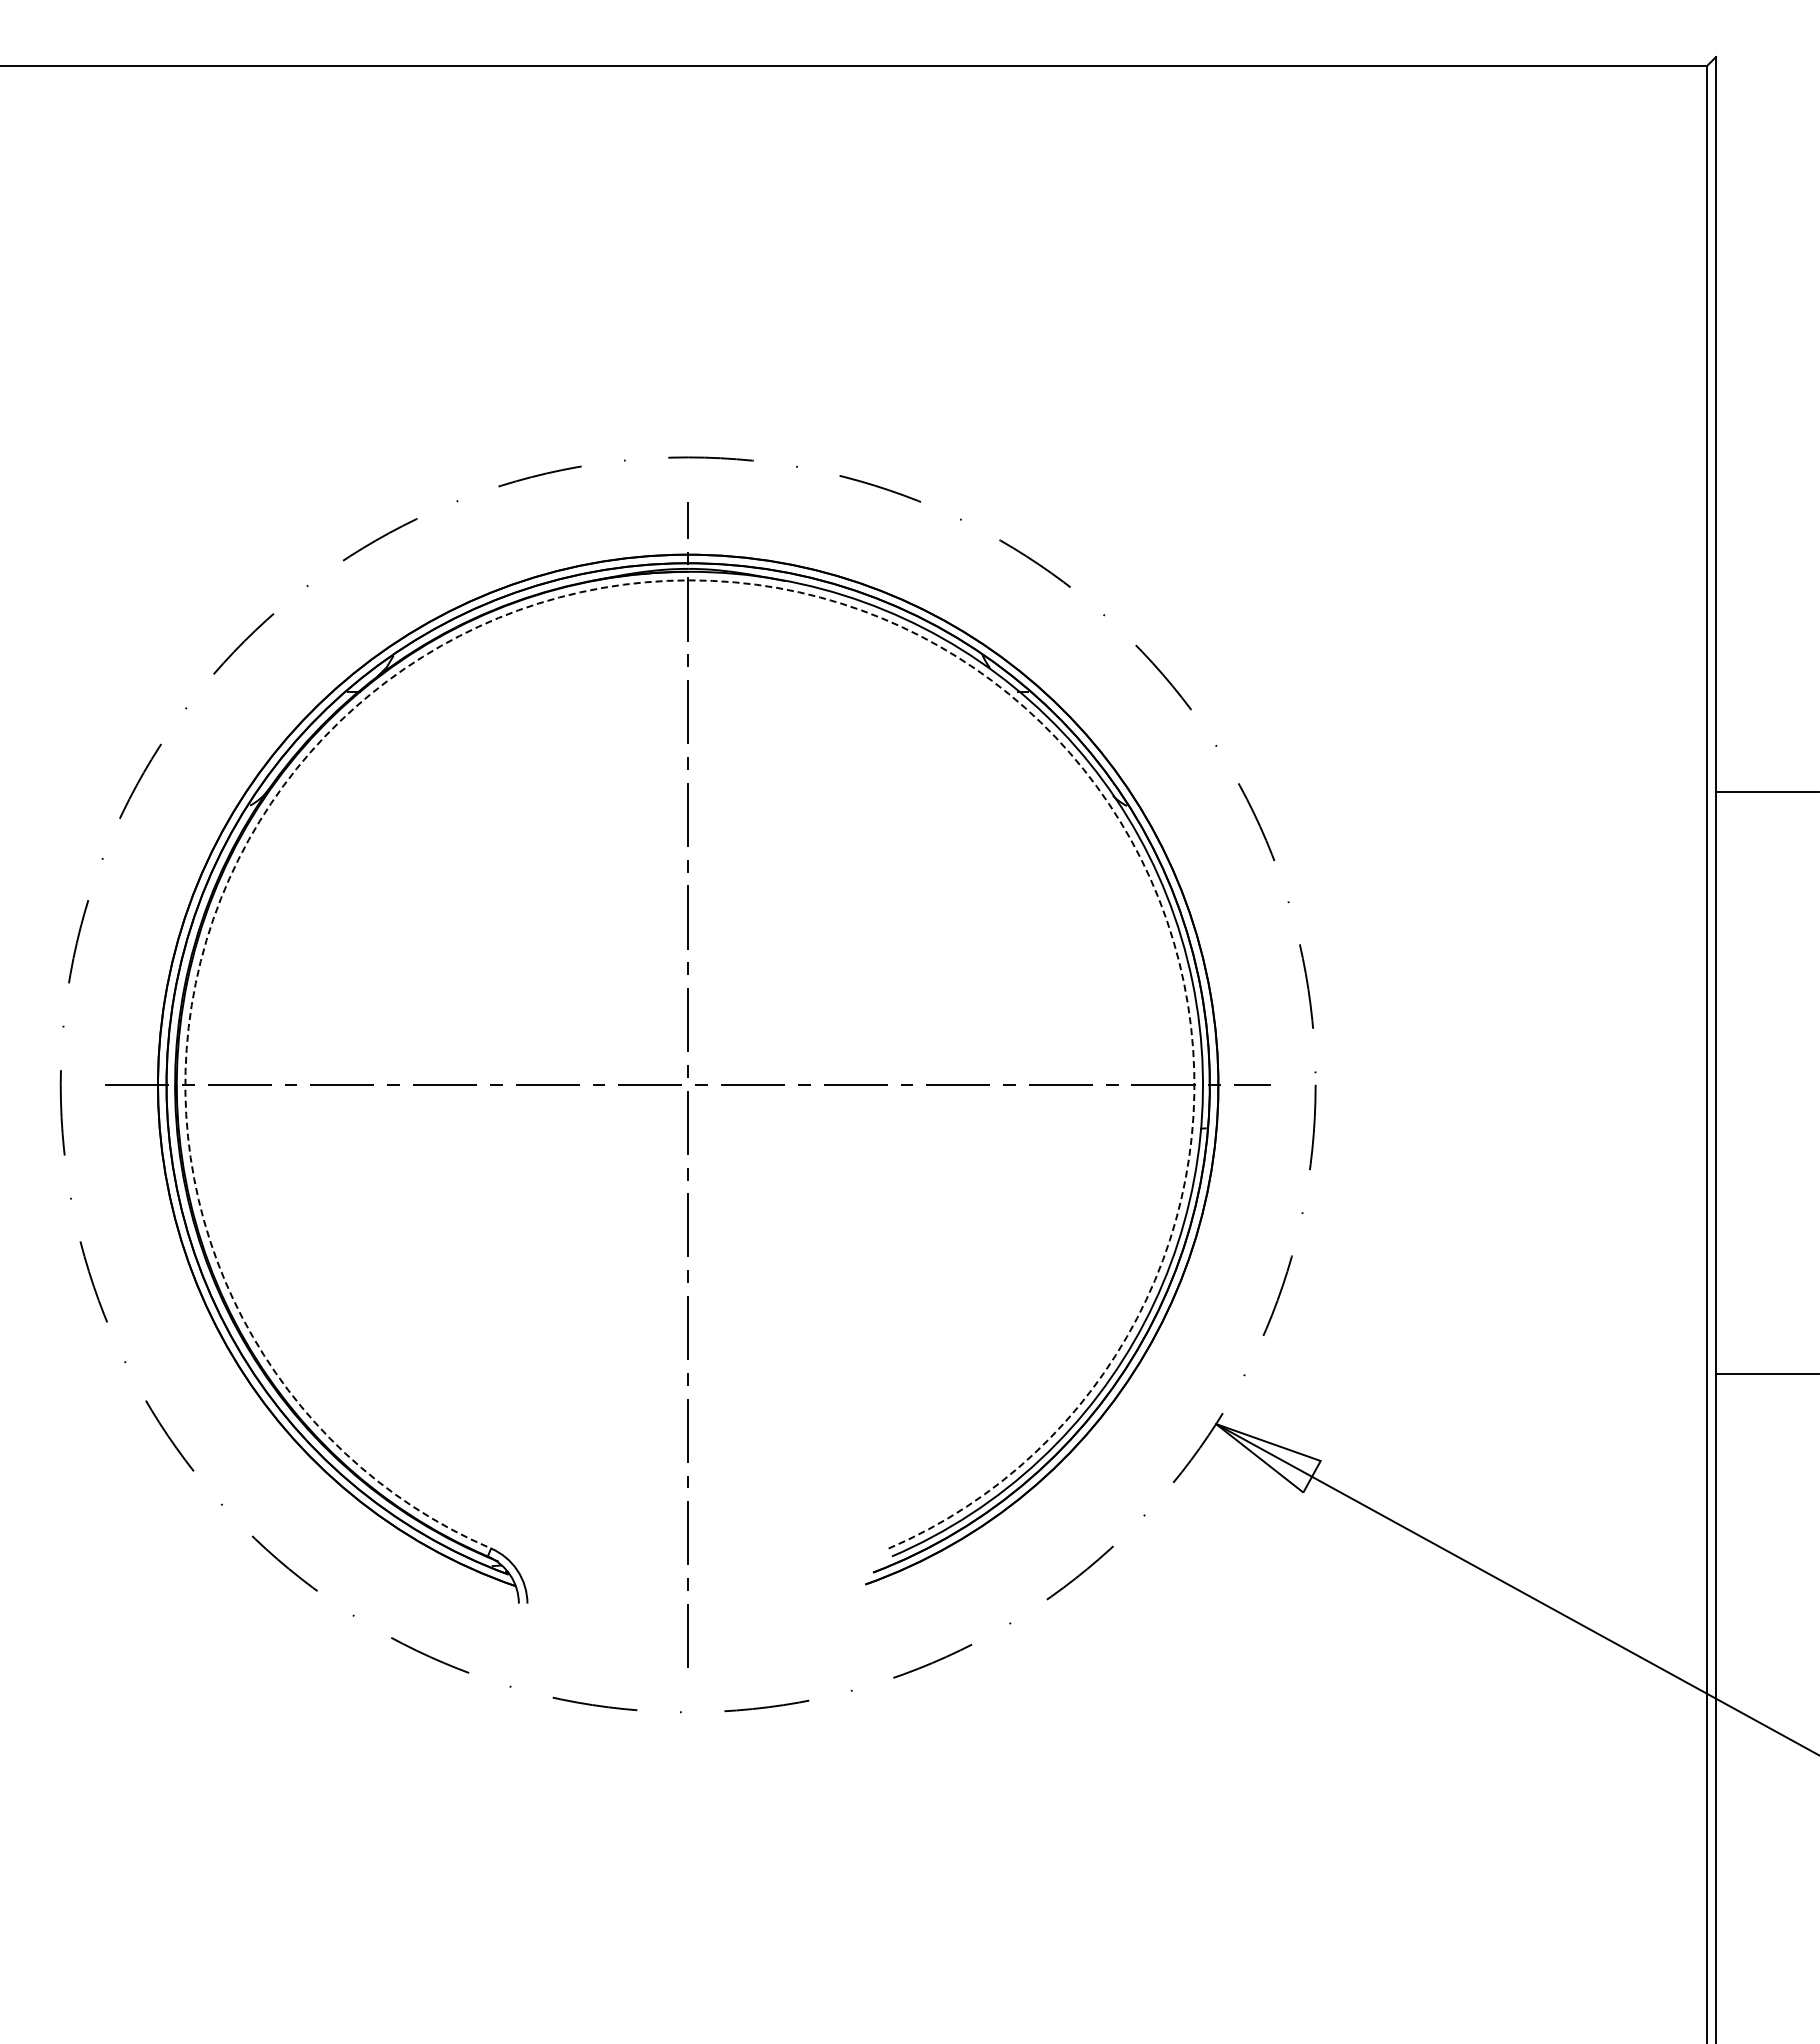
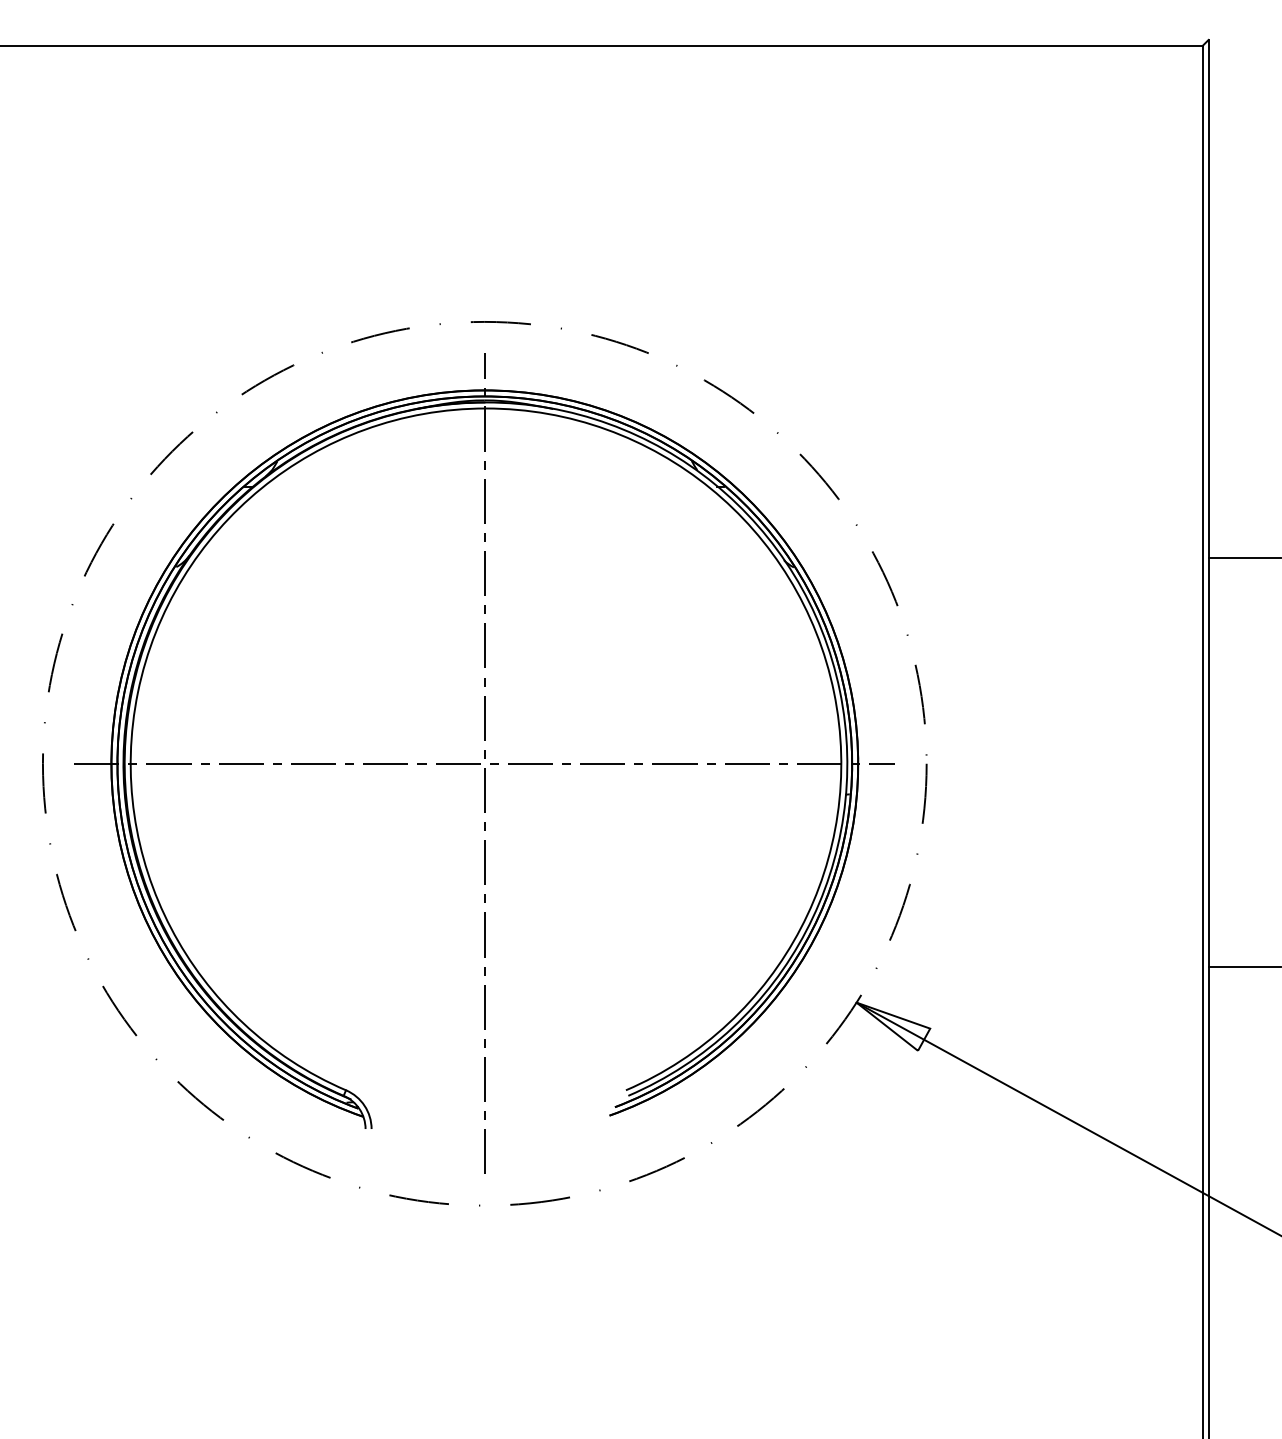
arc: (689, 580) -> (485, 408), dashed -> solid

